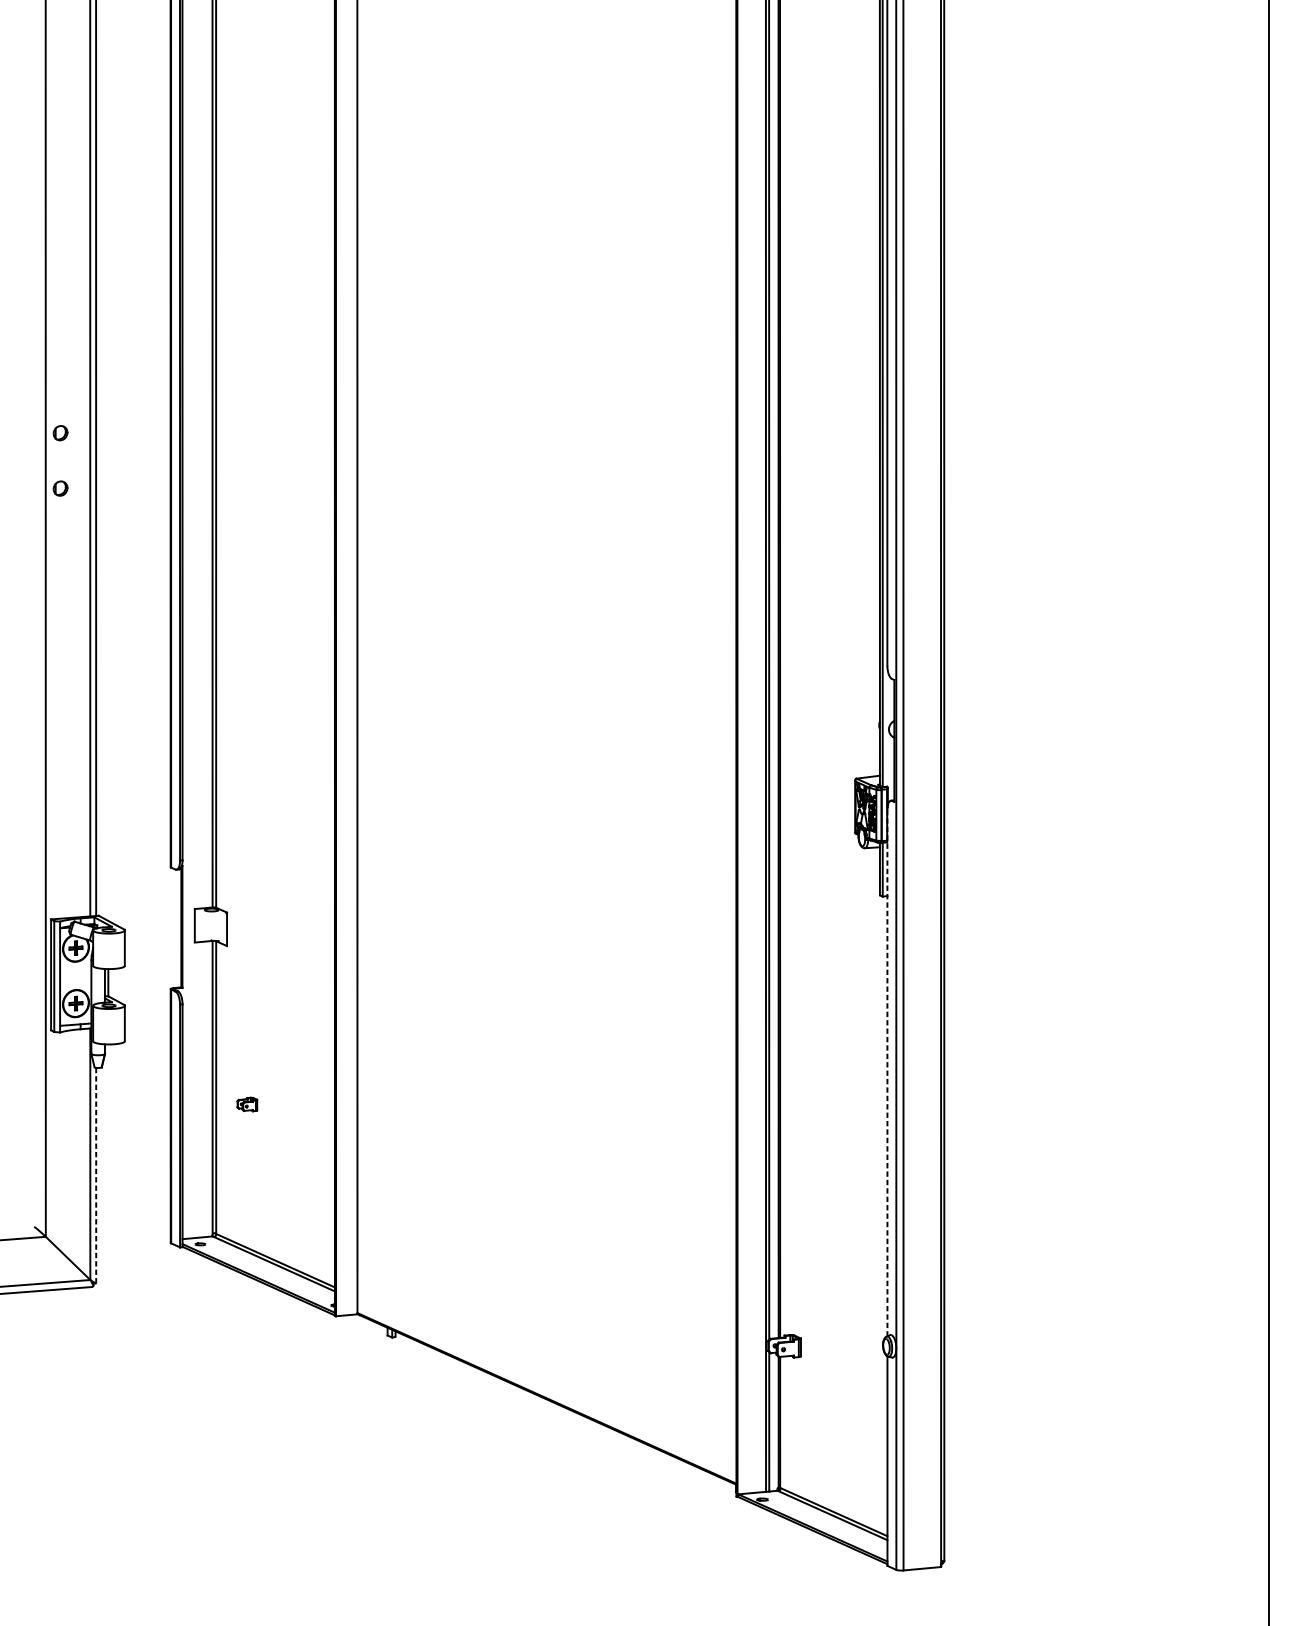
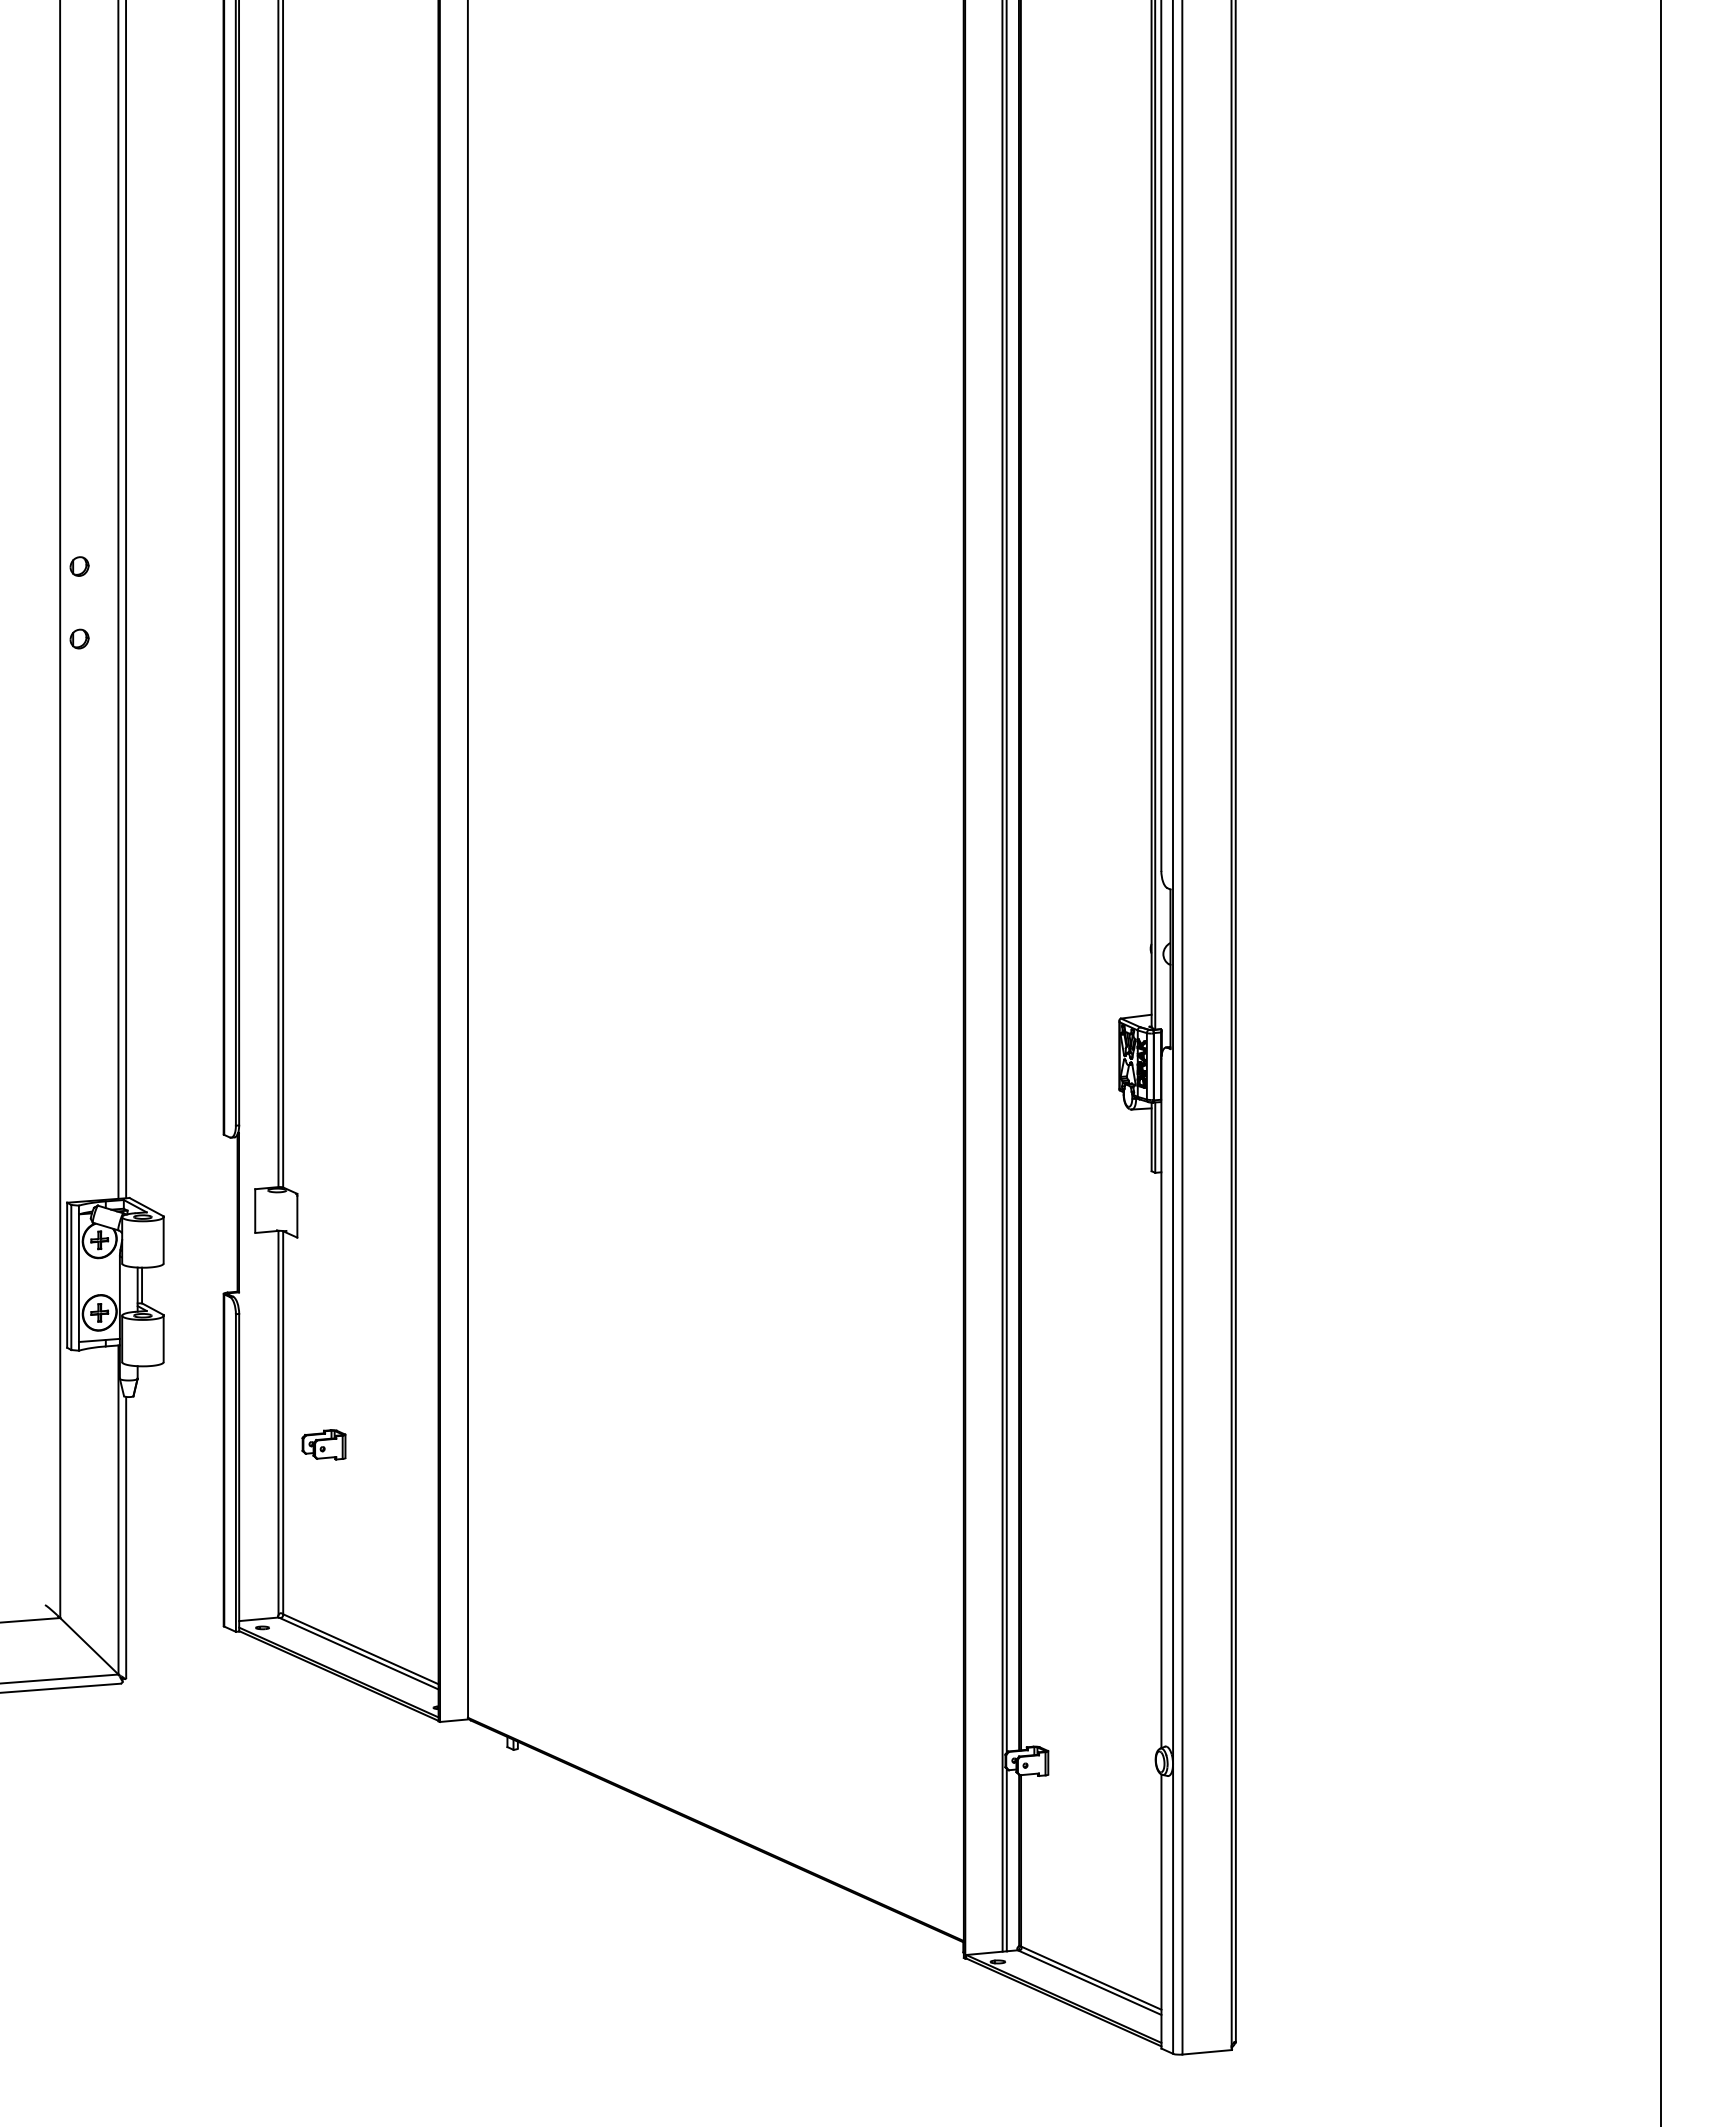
line: (887, 1073) -> (1161, 1404), dashed -> solid
part: (247, 1104) -> (323, 1444), size x1.67
line: (96, 1175) -> (126, 1537), dashed -> solid

